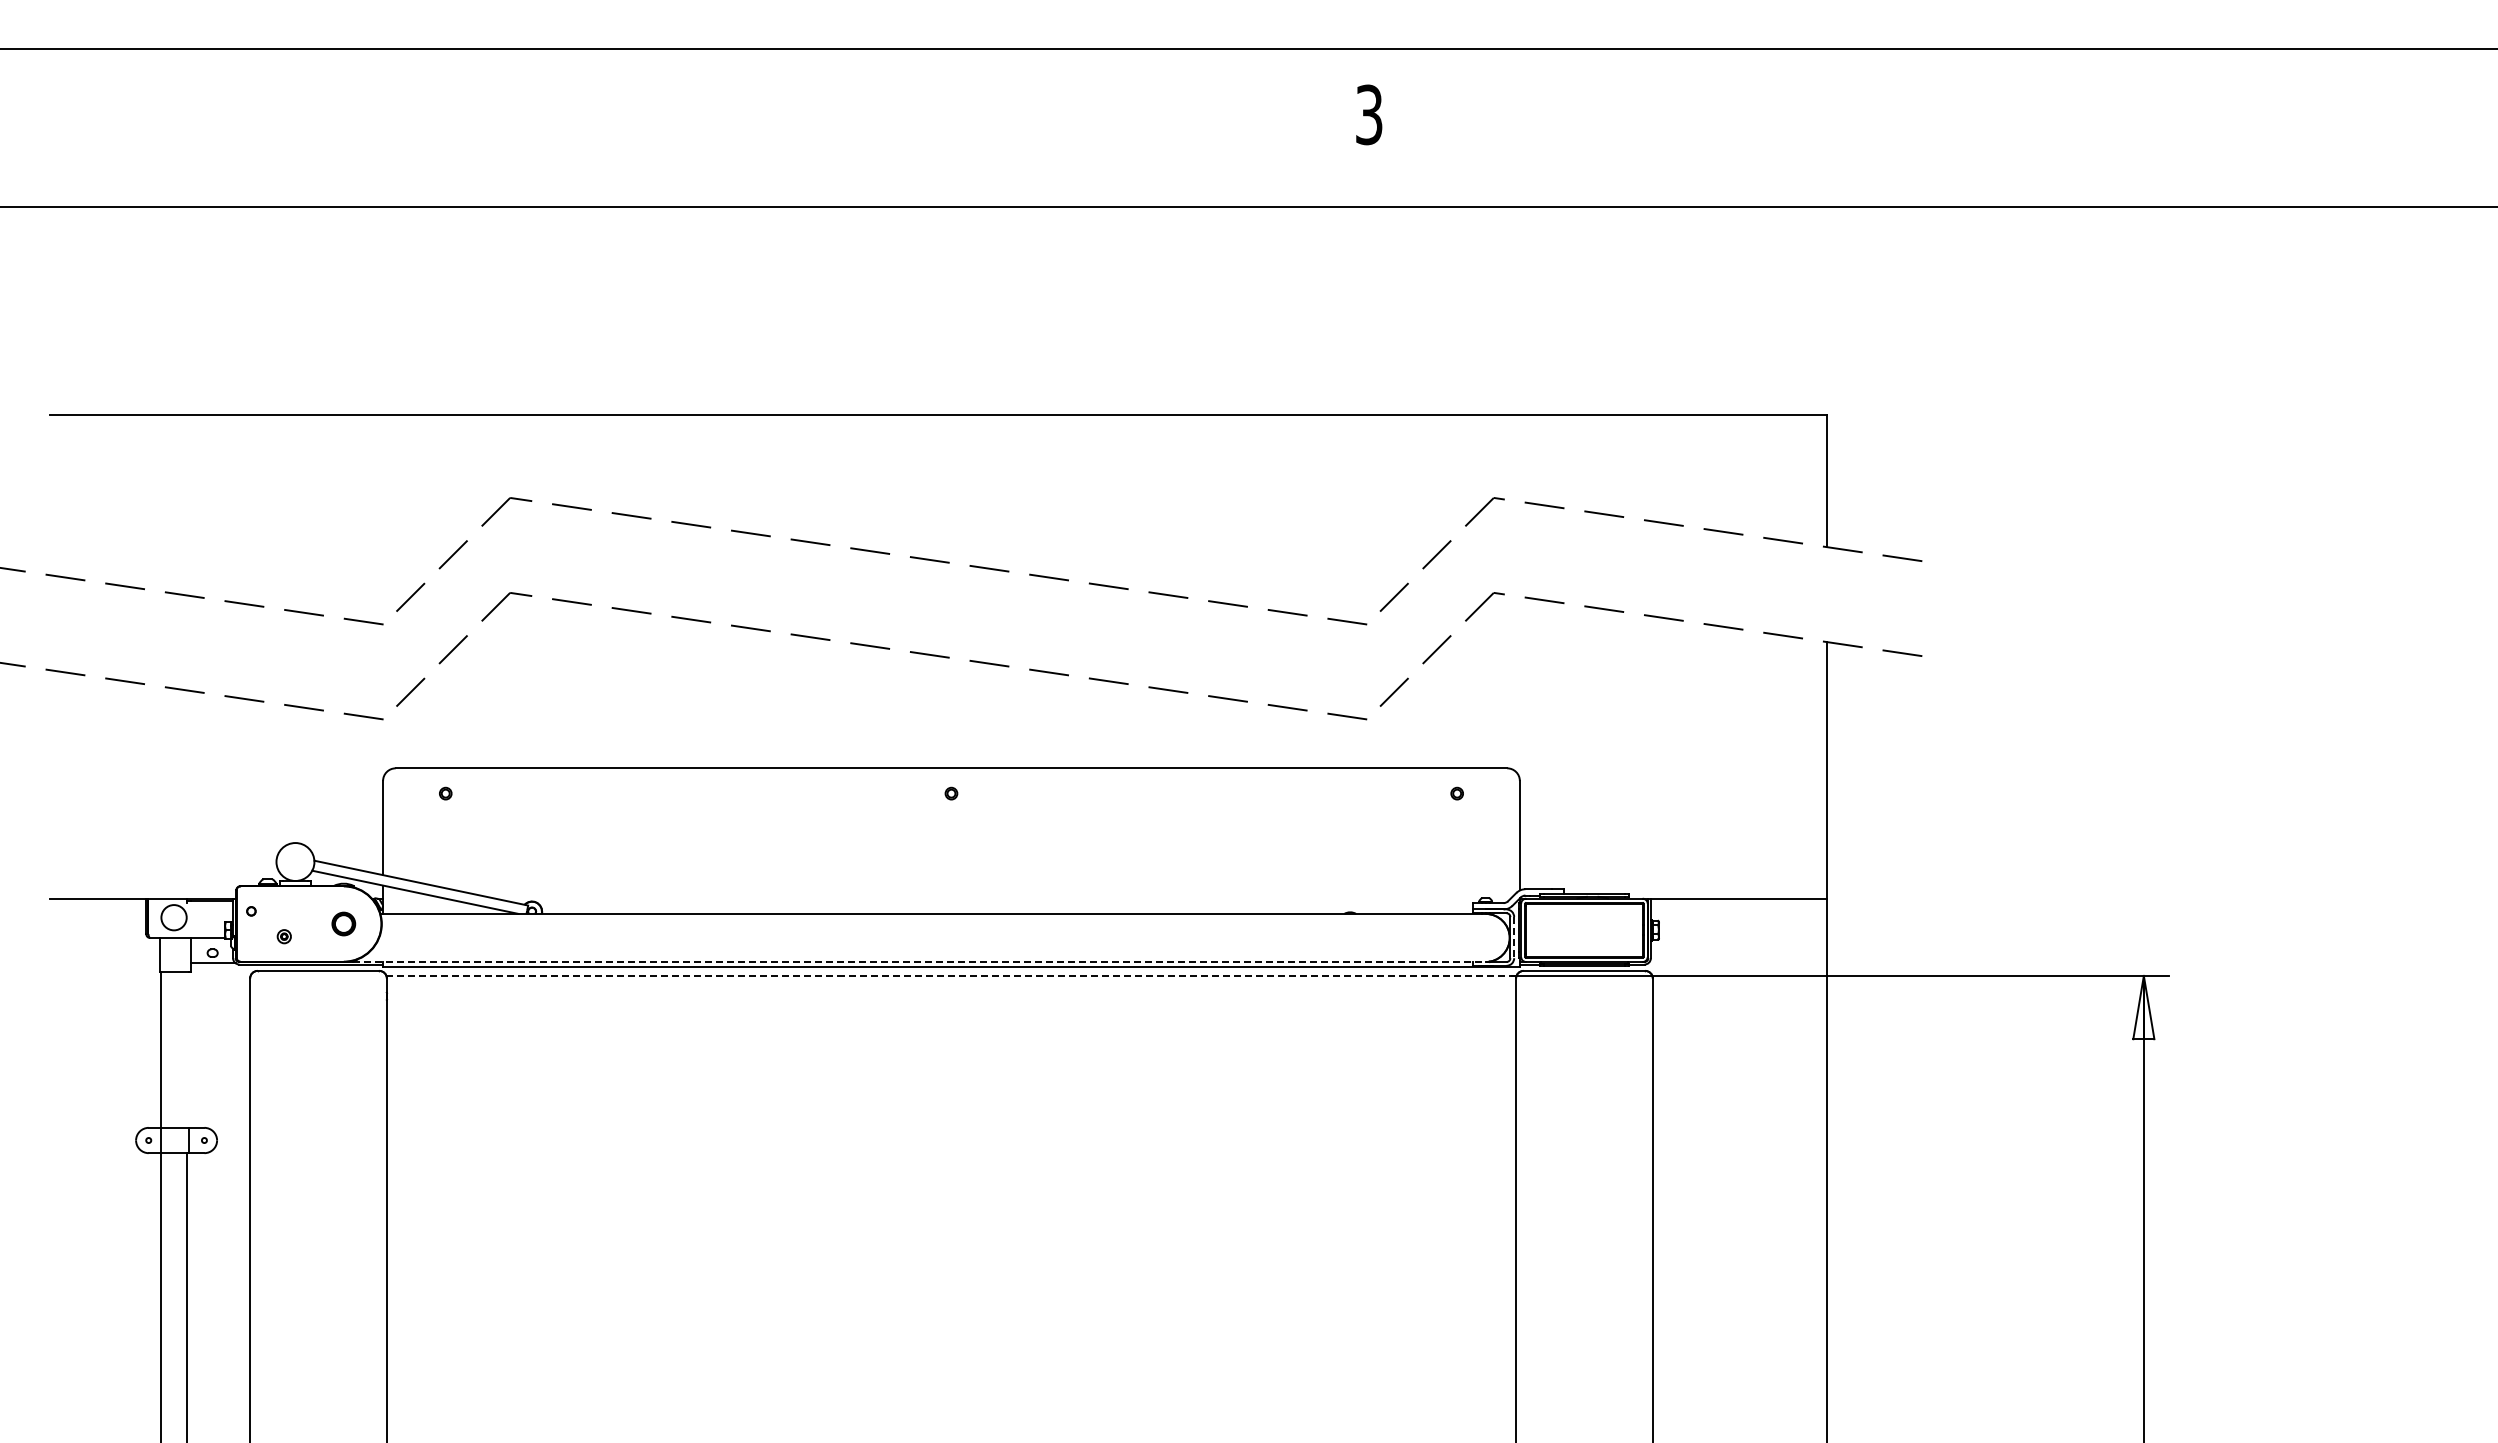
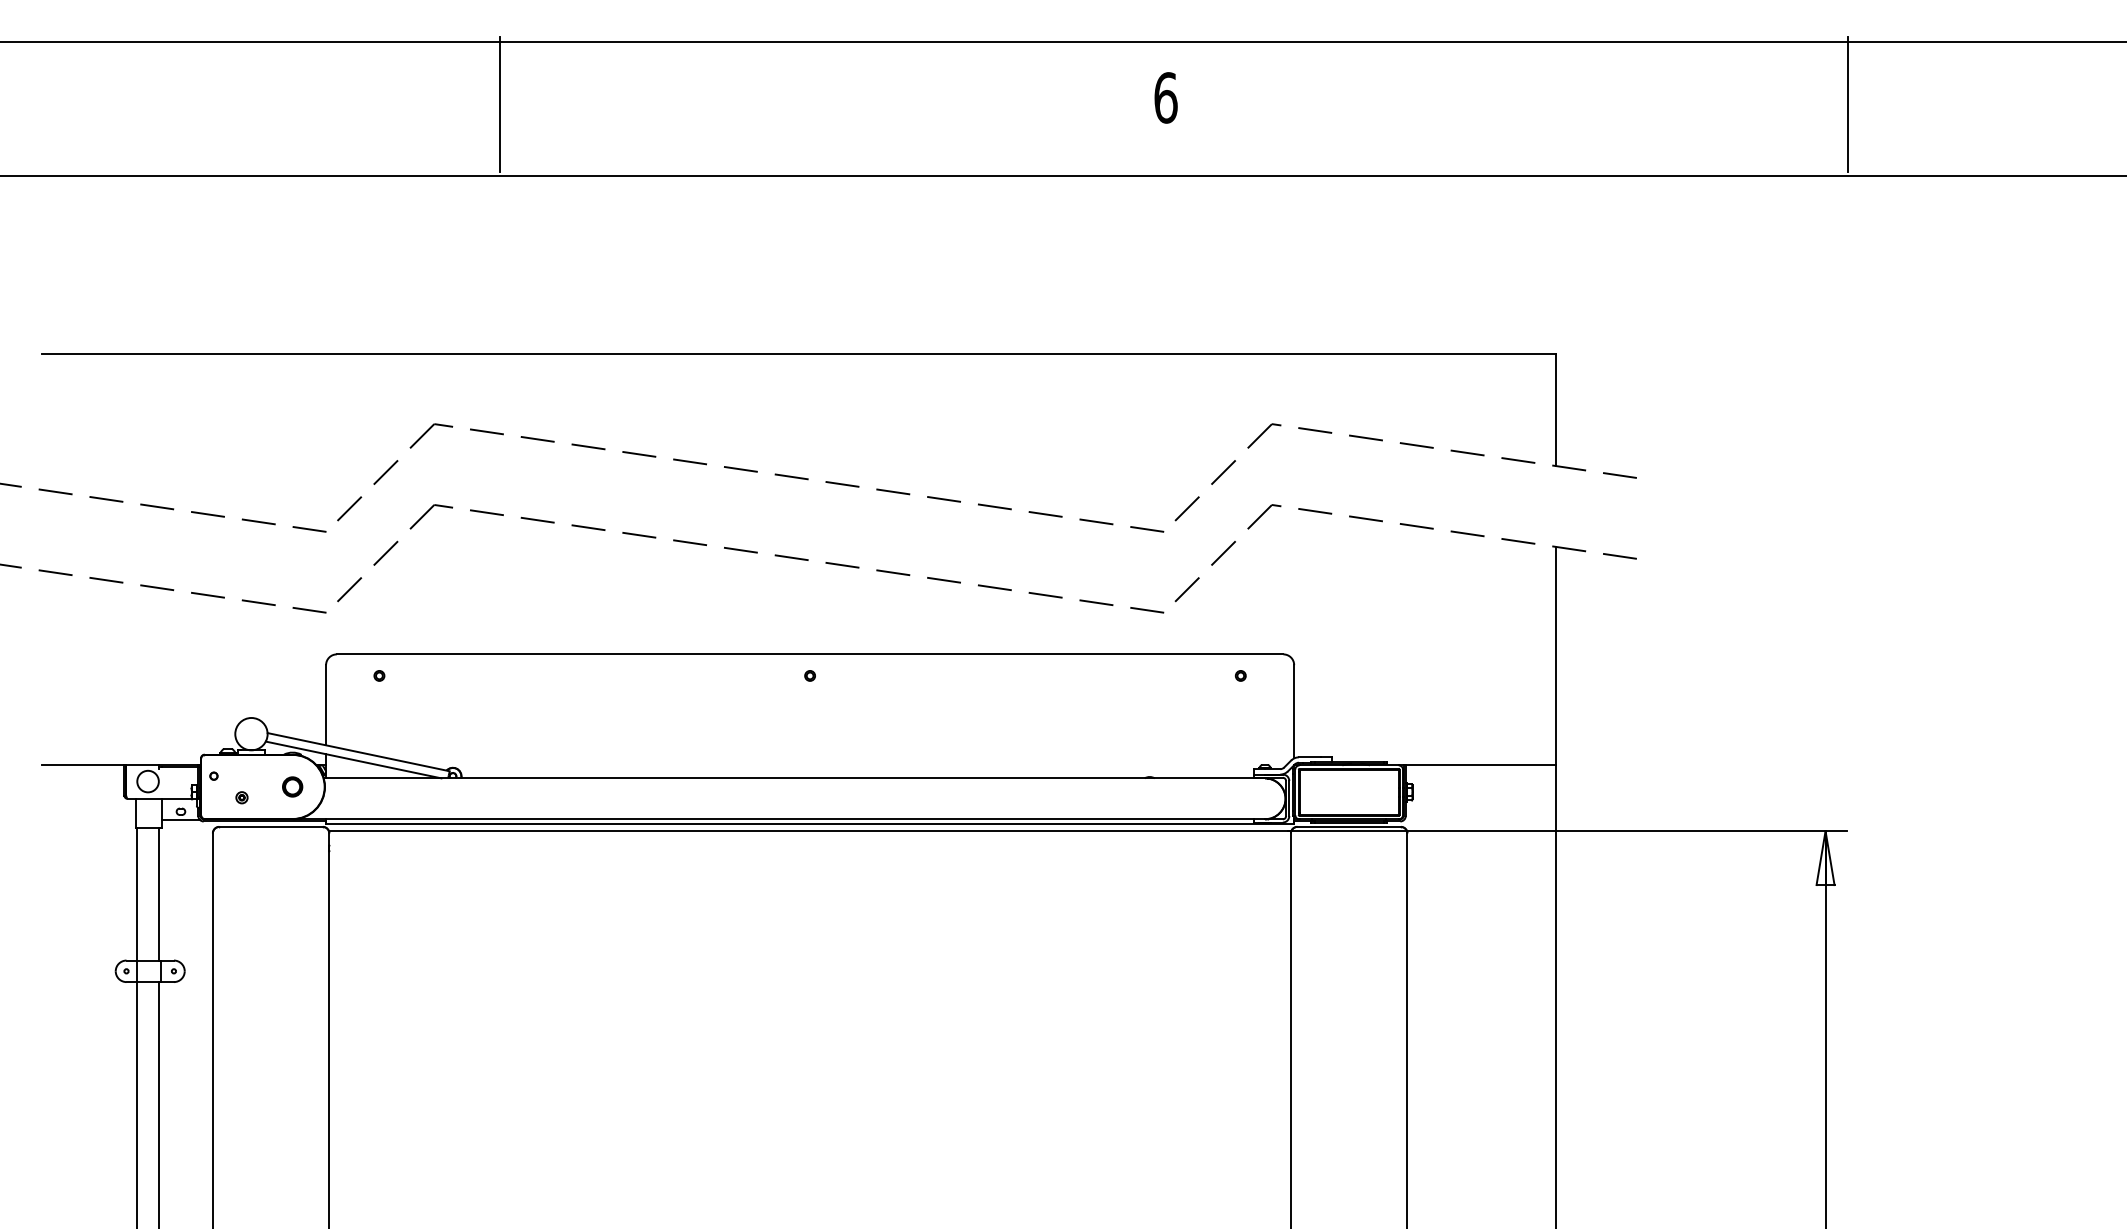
text: (1369, 114) -> (1166, 97), 3 -> 6
line: (587, 122) -> (500, 104), added
line: (2169, 122) -> (1847, 104), added
line: (1514, 937) -> (1289, 798), dashed -> solid
line: (919, 962) -> (782, 819), dashed -> solid
line: (952, 975) -> (811, 830), dashed -> solid
line: (186, 1049) -> (158, 893), added

